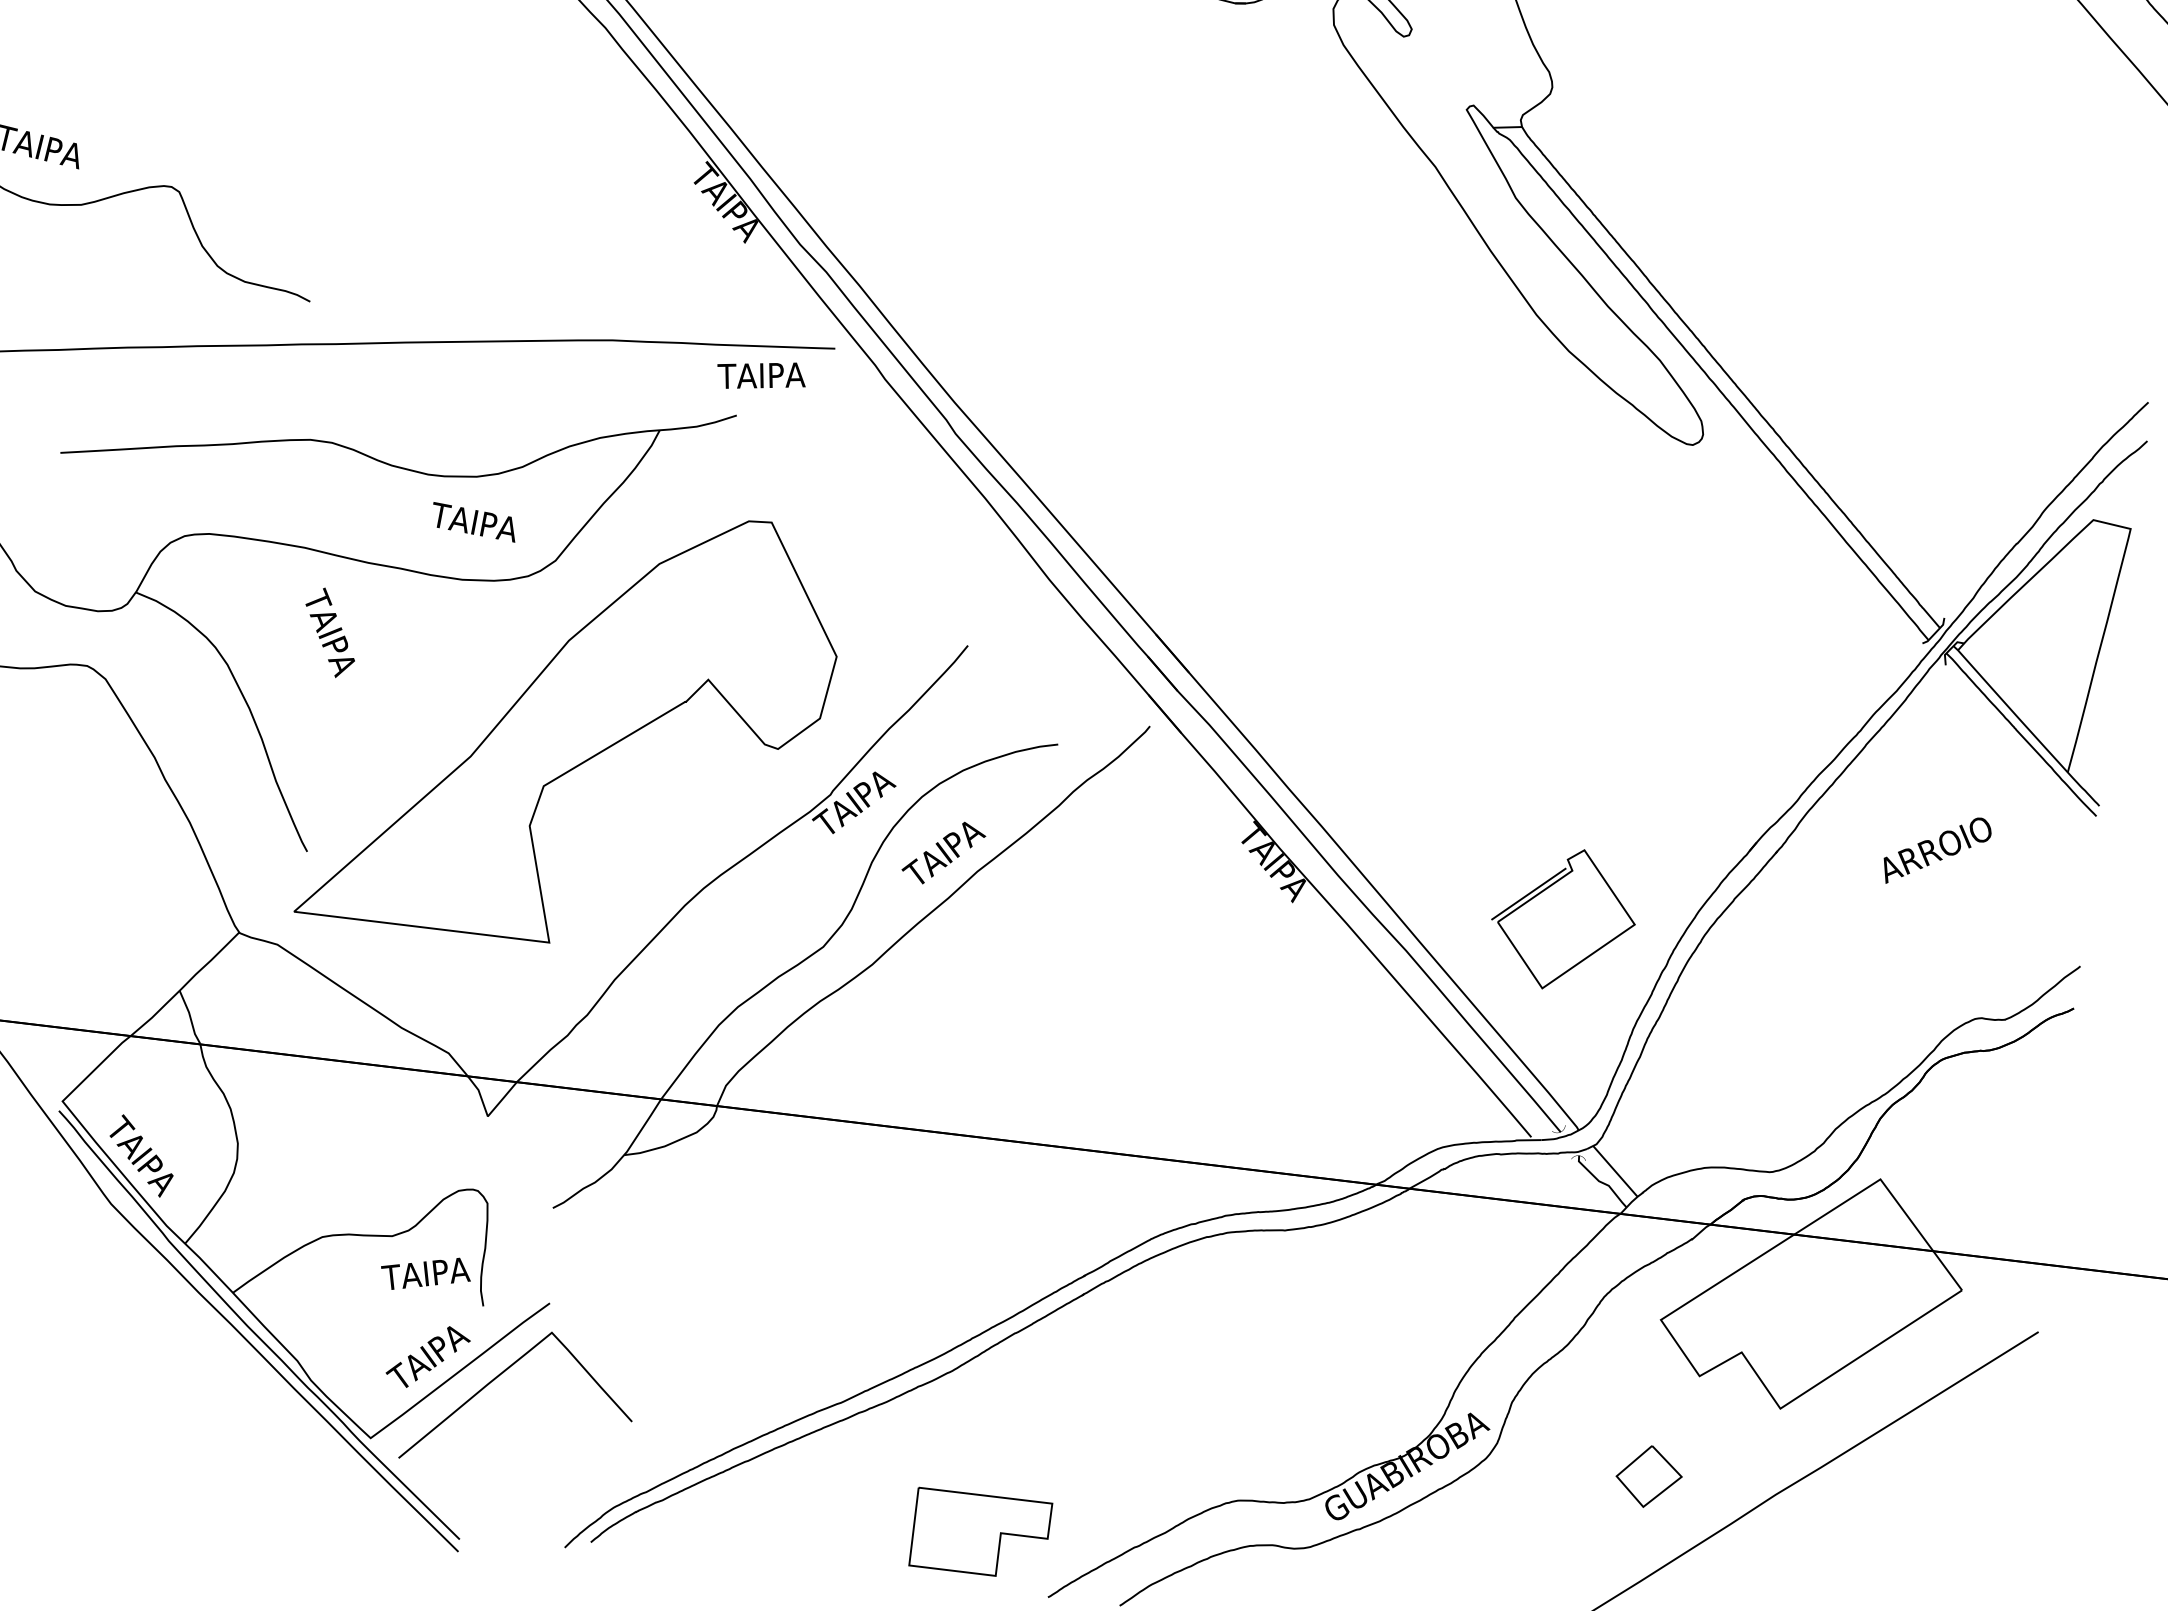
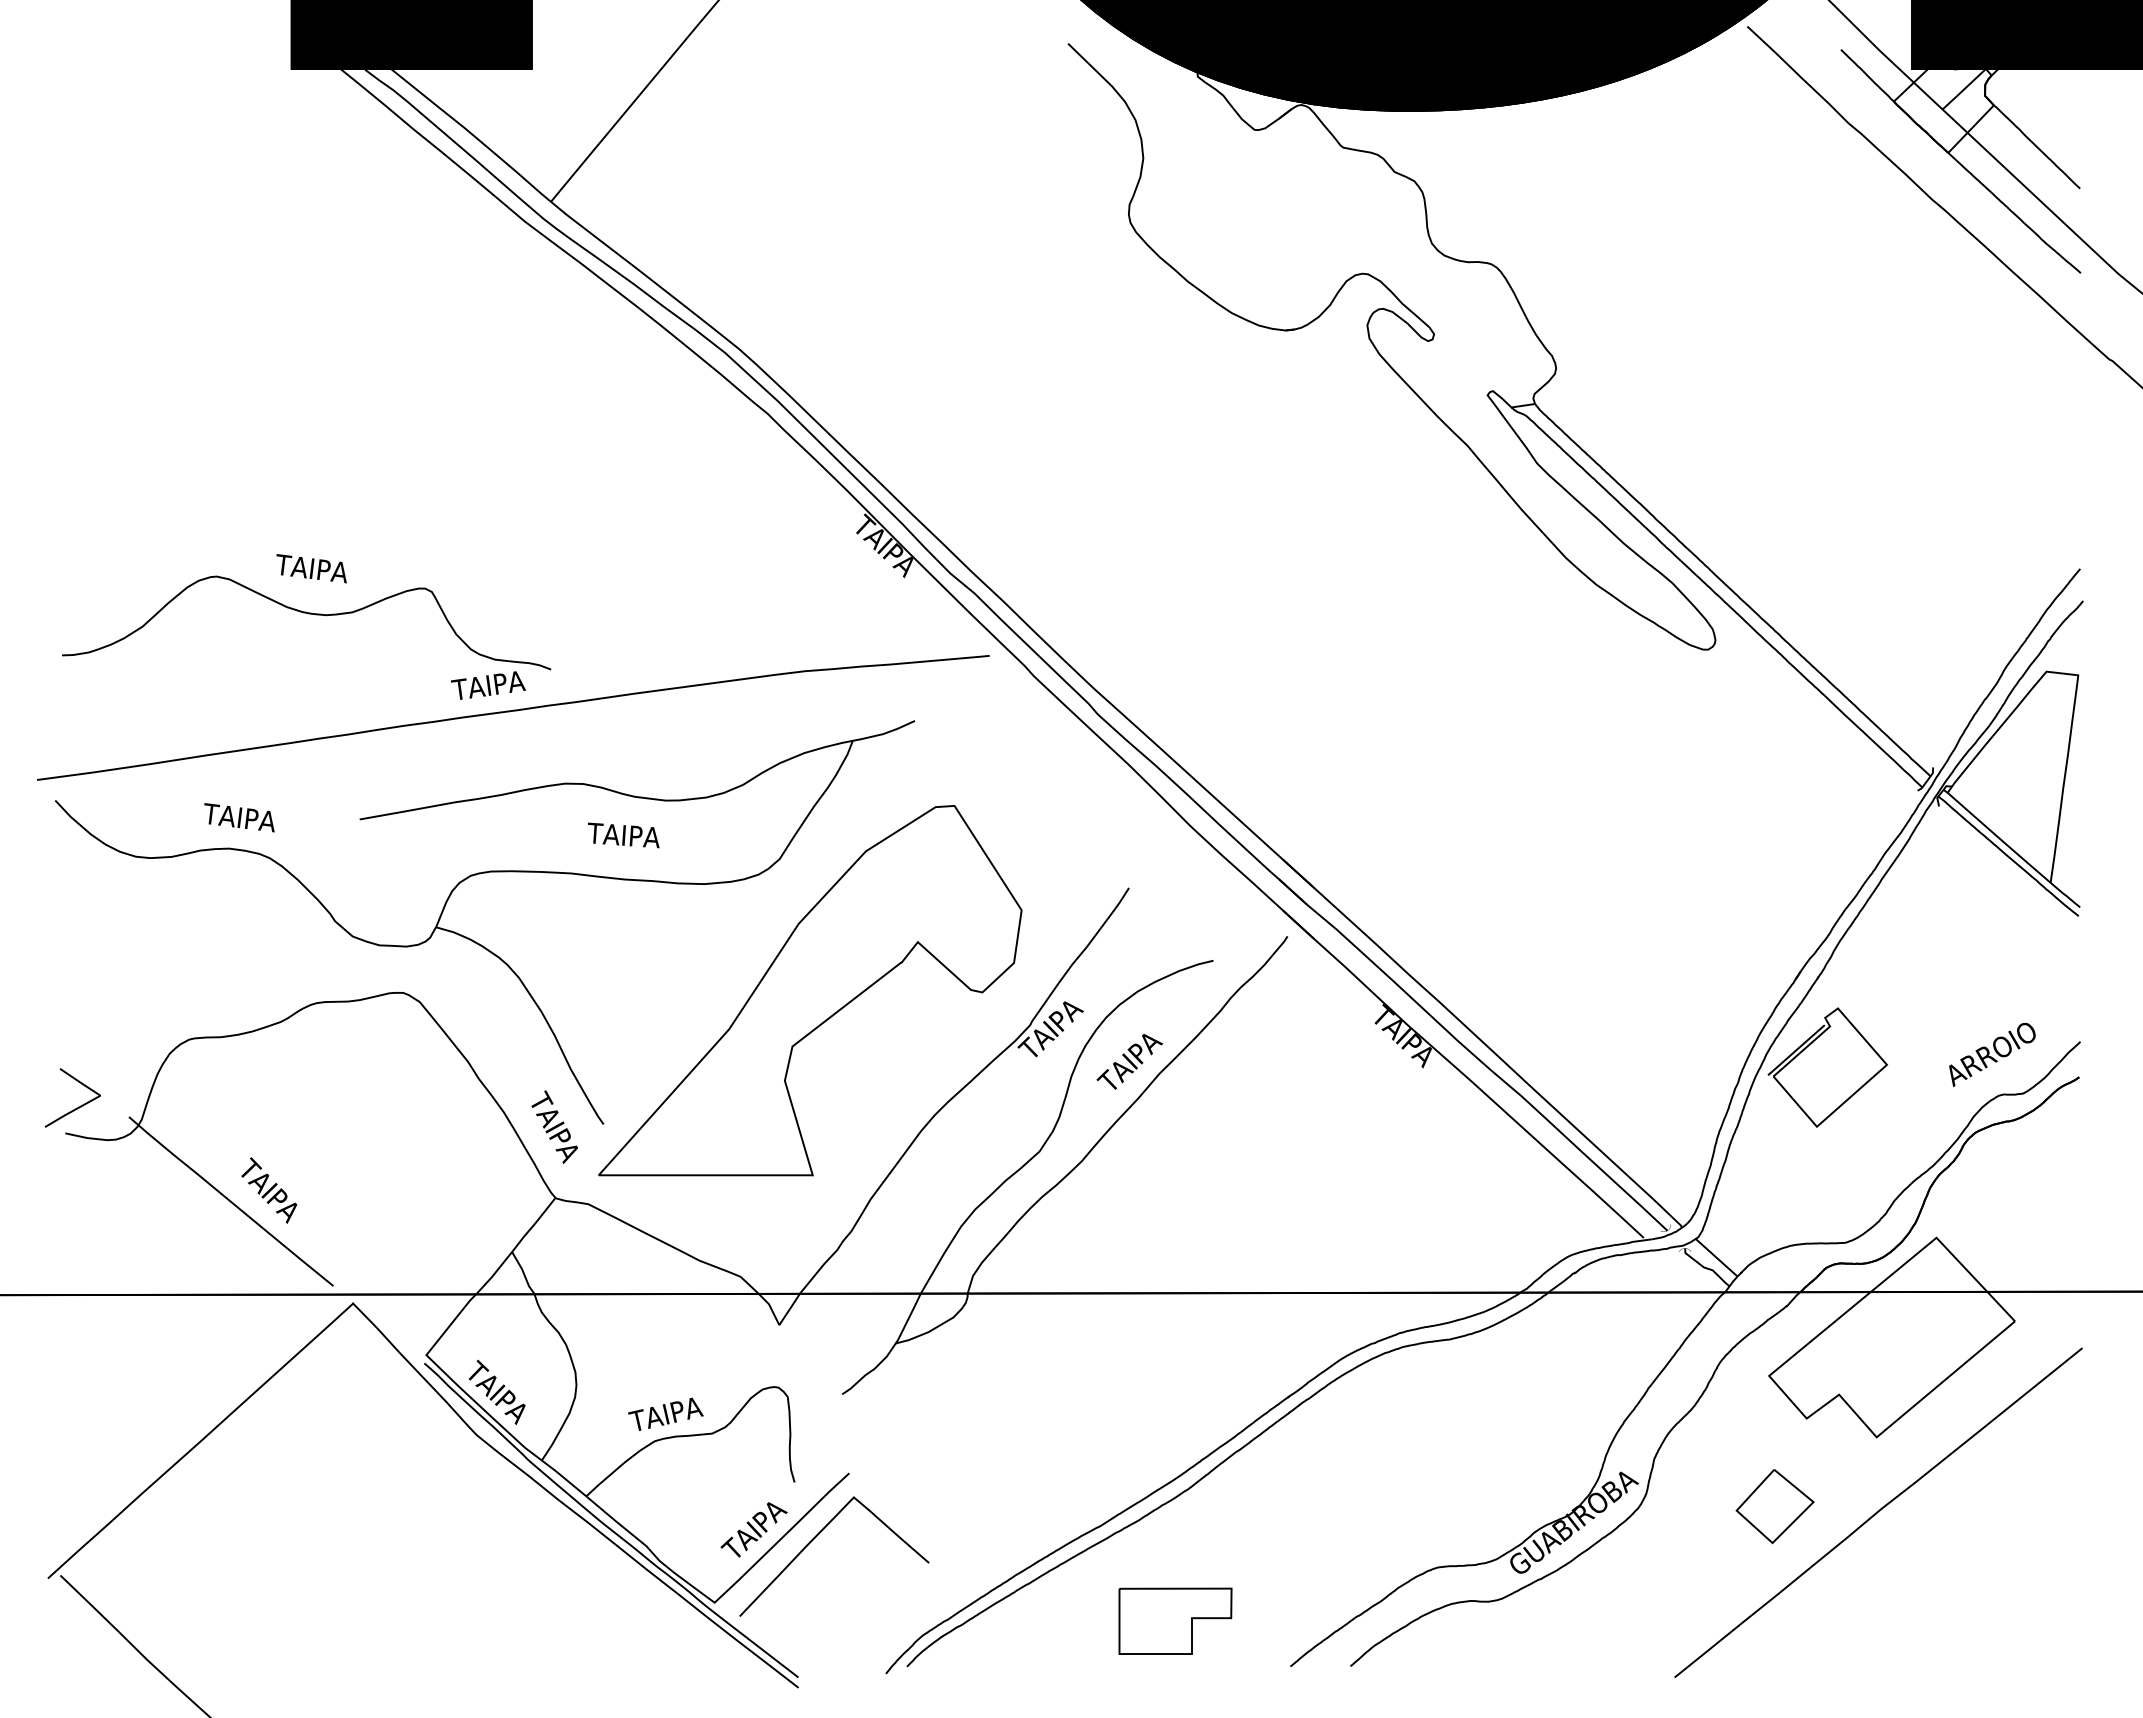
text: (761, 375) -> (488, 685), moved
text: (474, 522) -> (623, 835), moved
text: (330, 631) -> (554, 1126), moved
text: (1937, 850) -> (1992, 1054), moved
part: (1563, 919) -> (1827, 1067), moved
text: (425, 1272) -> (665, 1413), moved
part: (1648, 1476) -> (1774, 1506), size x1.43
part: (980, 1533) -> (1175, 1620), moved

